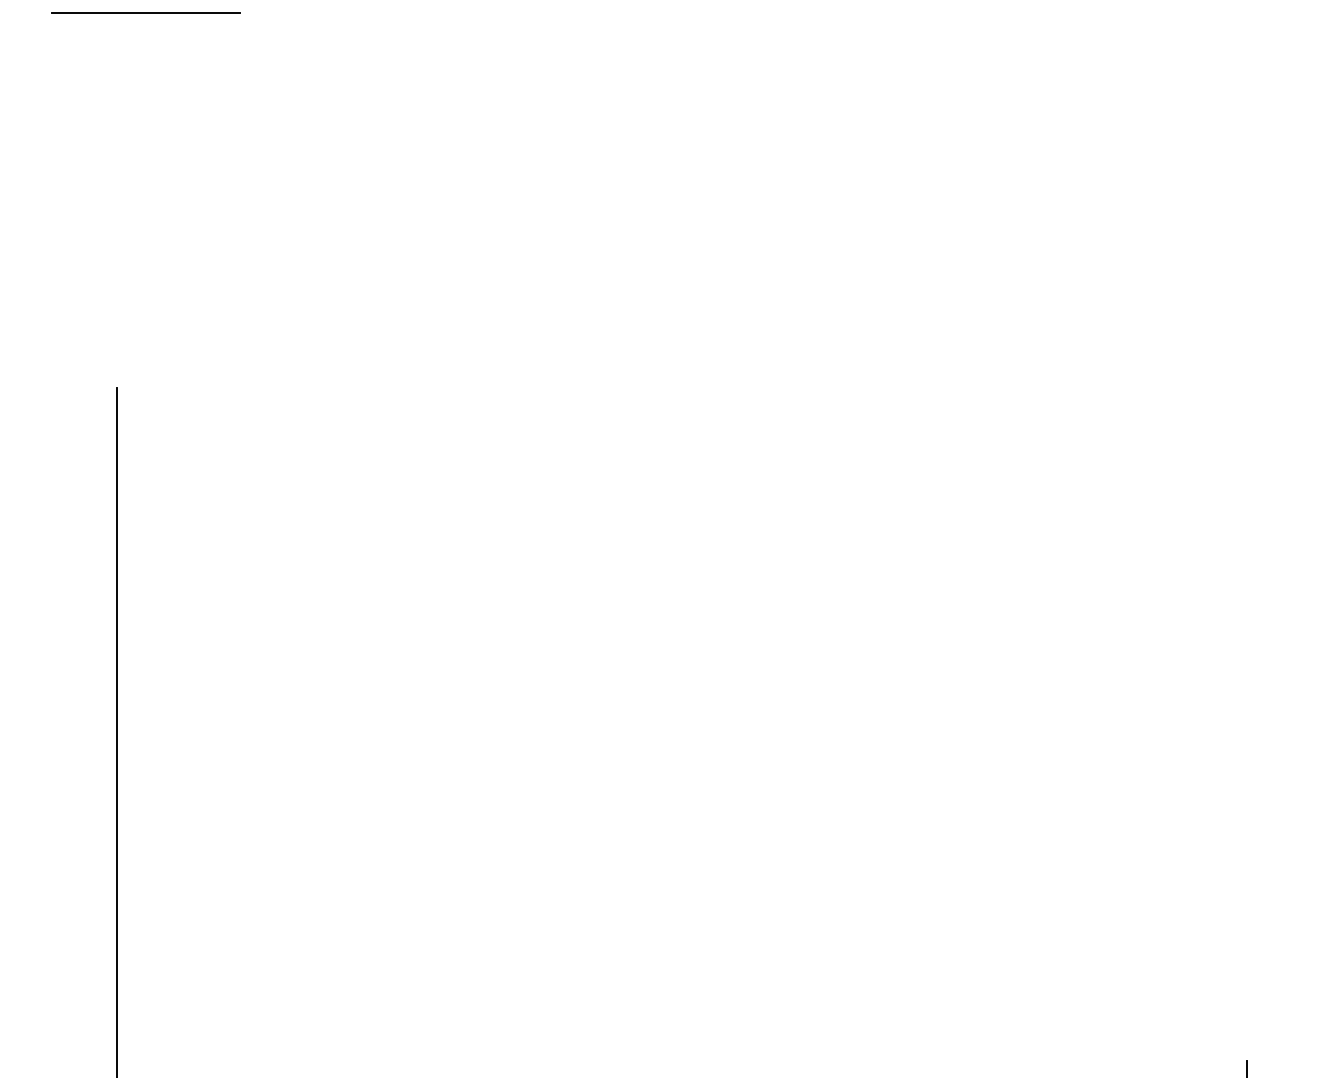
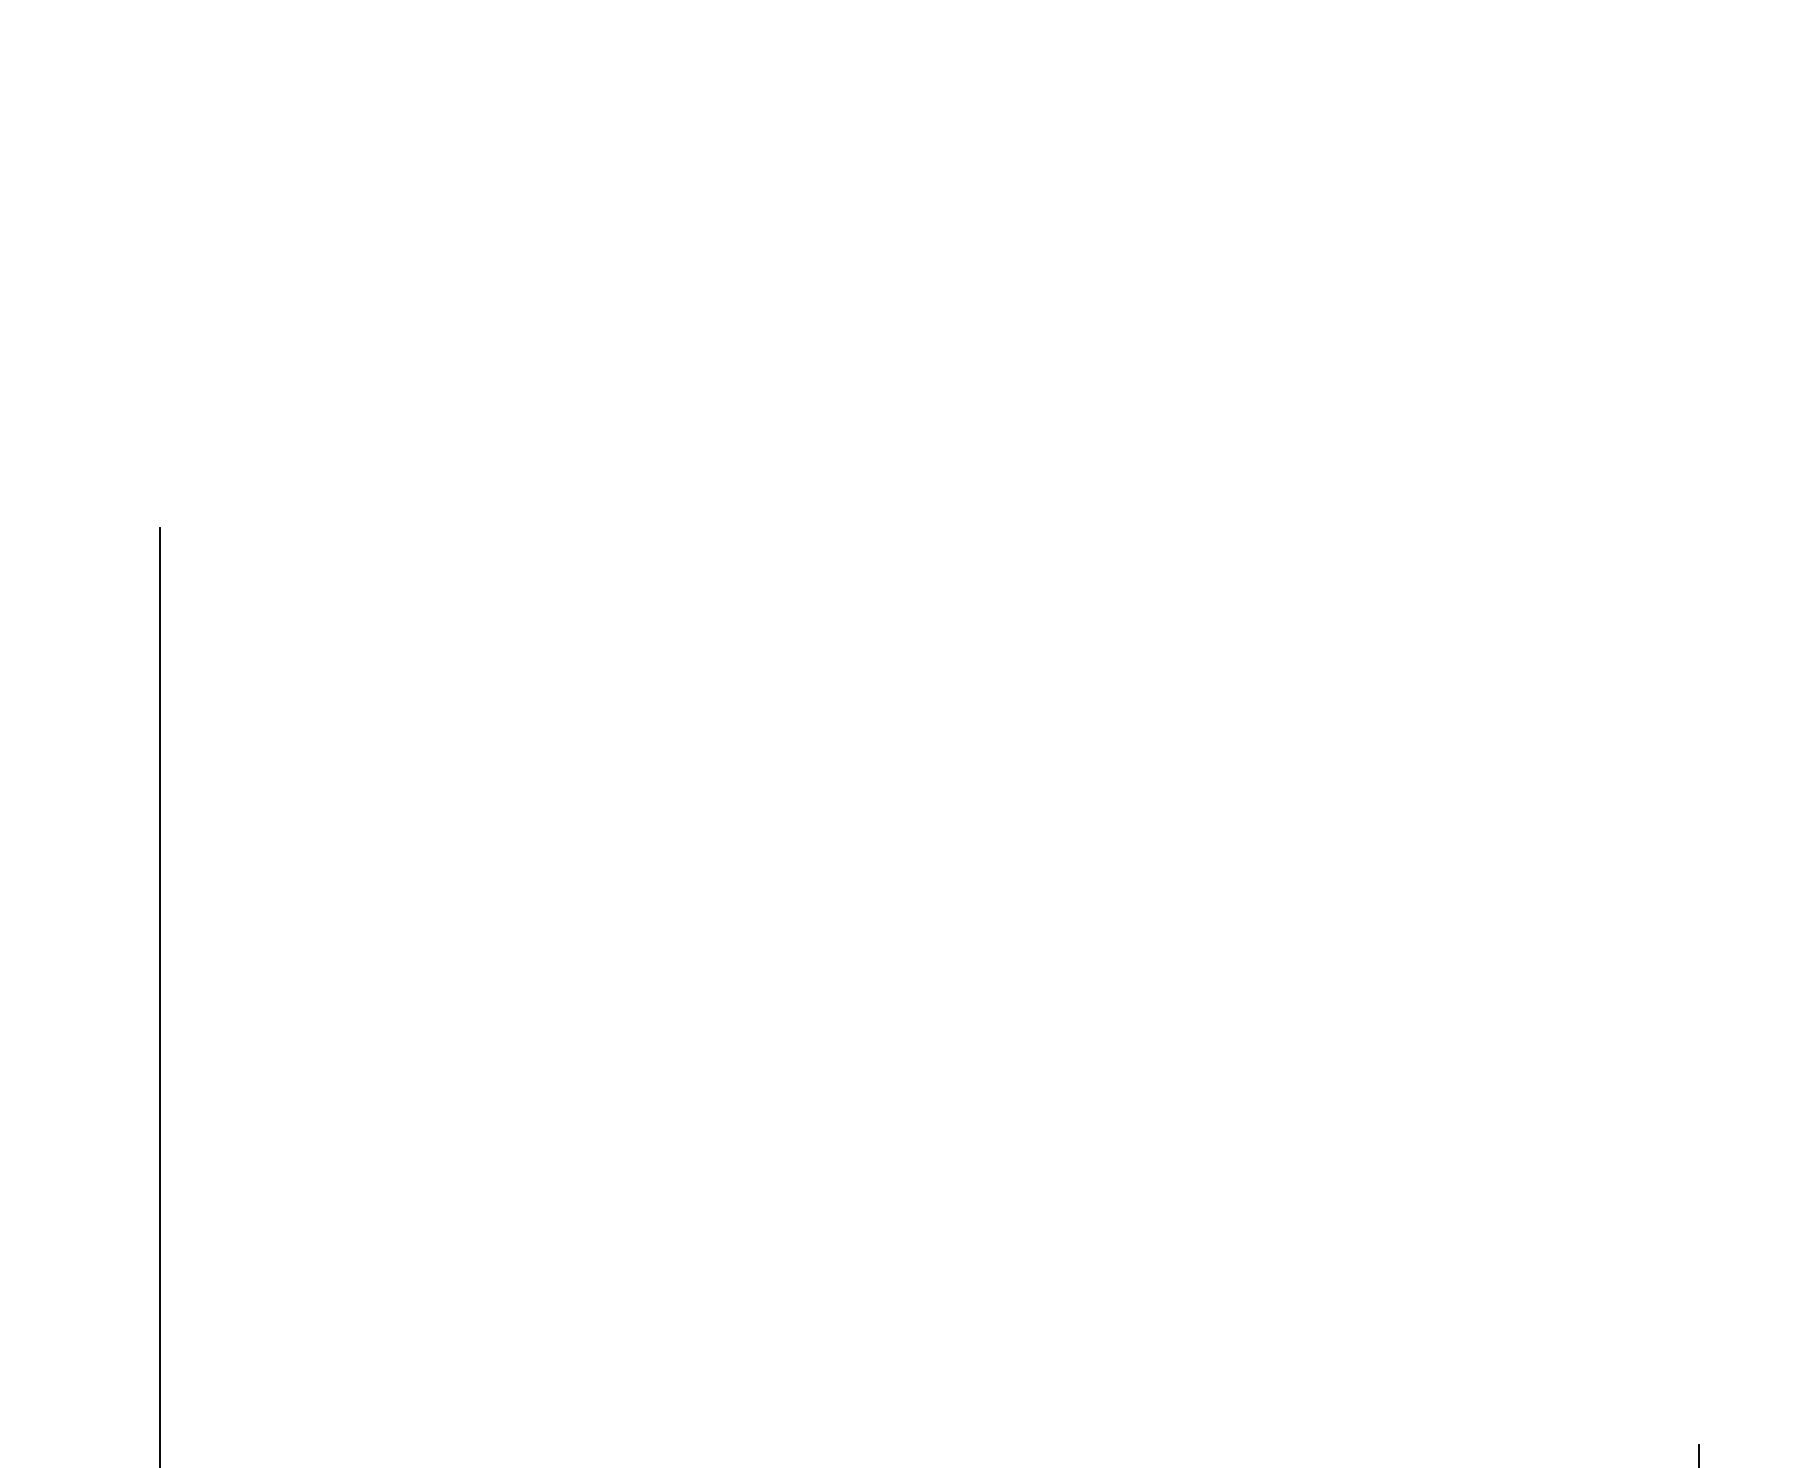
line: (145, 12) -> (198, 16), removed

